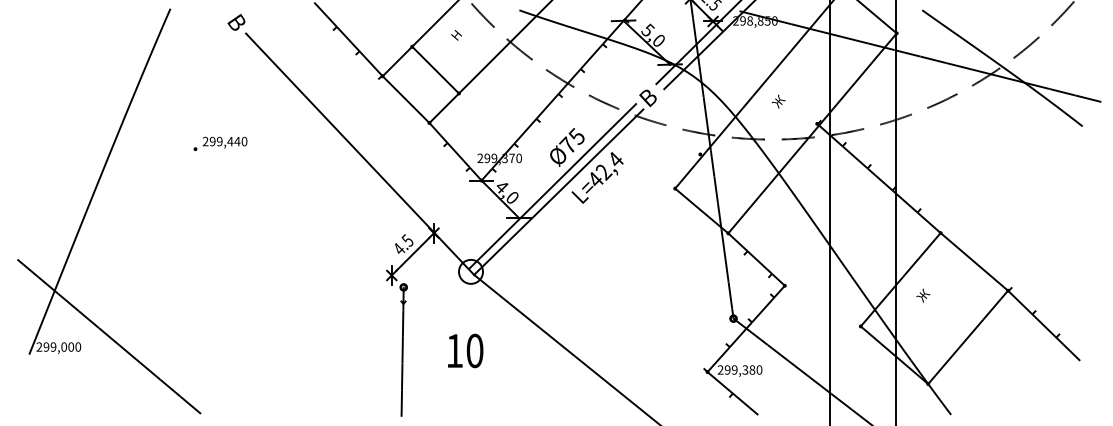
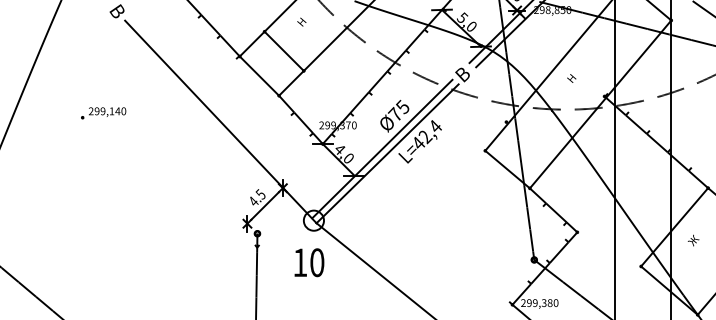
text: (778, 101) -> (572, 77), Ж -> Н
text: (230, 141) -> (112, 111), 299,440 -> 299,140
text: (465, 350) -> (309, 262), moved

